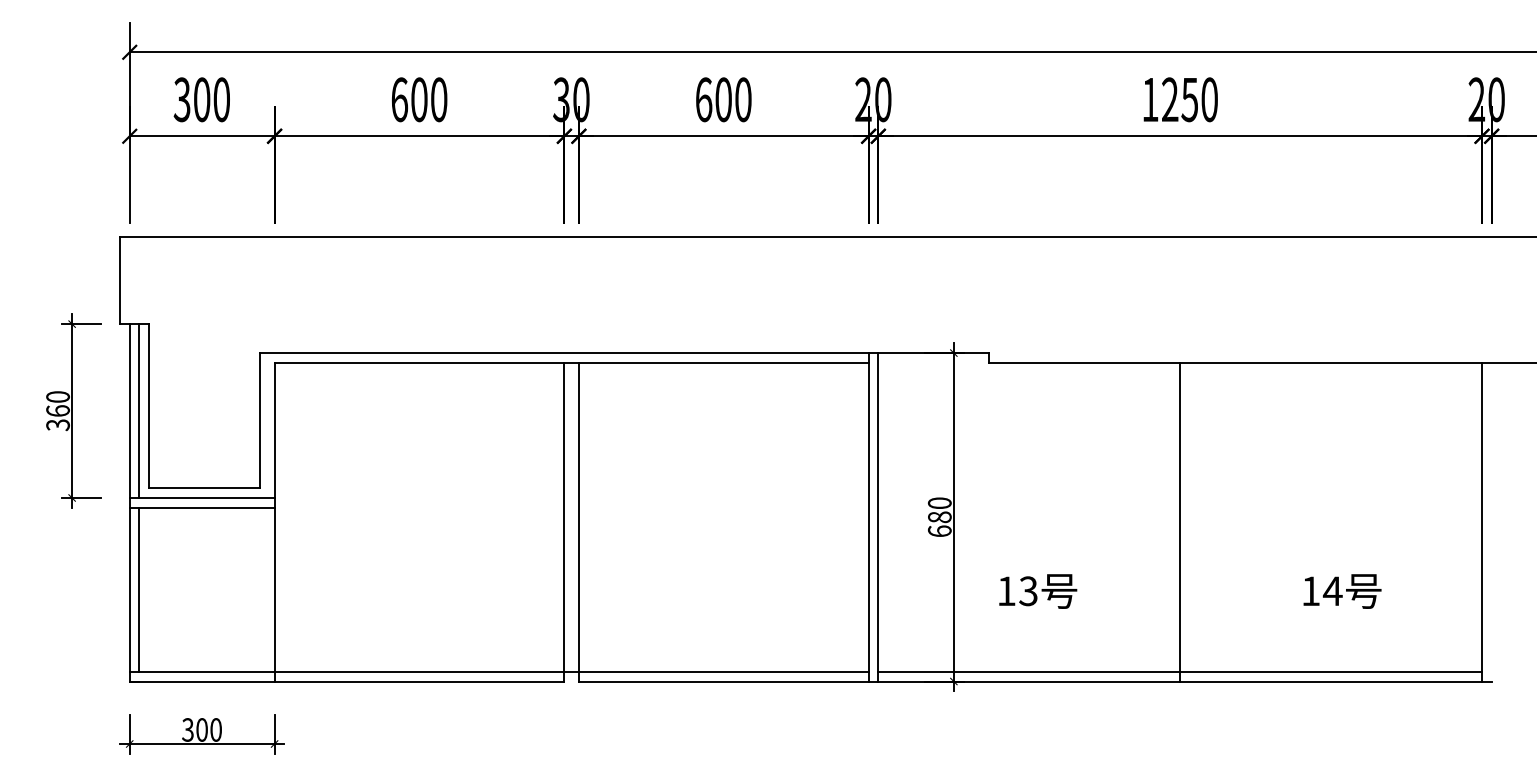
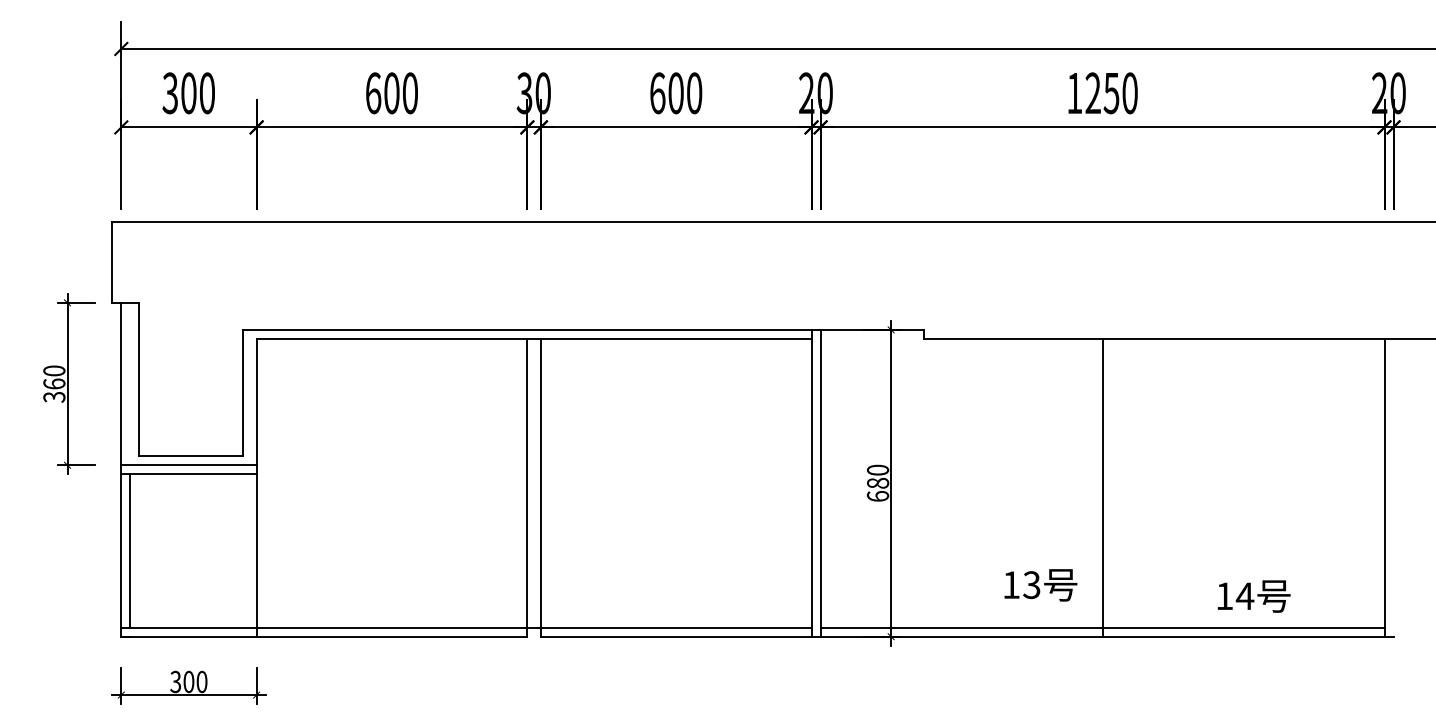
line: (139, 410) -> (130, 383), removed
text: (1038, 591) -> (1041, 585), moved
text: (1342, 591) -> (1254, 596), moved

